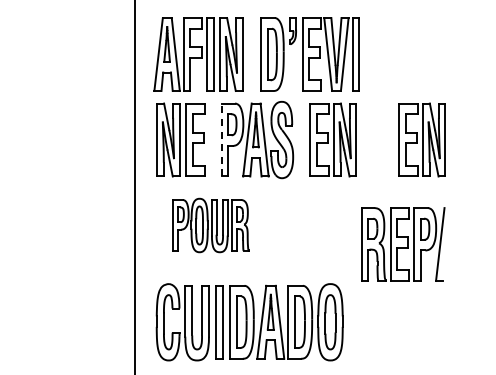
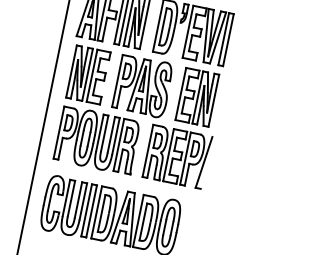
line: (221, 139) -> (117, 80), dashed -> solid
part: (421, 139) -> (260, 109), removed
part: (210, 225) -> (97, 140), size x1.43
part: (403, 244) -> (177, 157), moved

